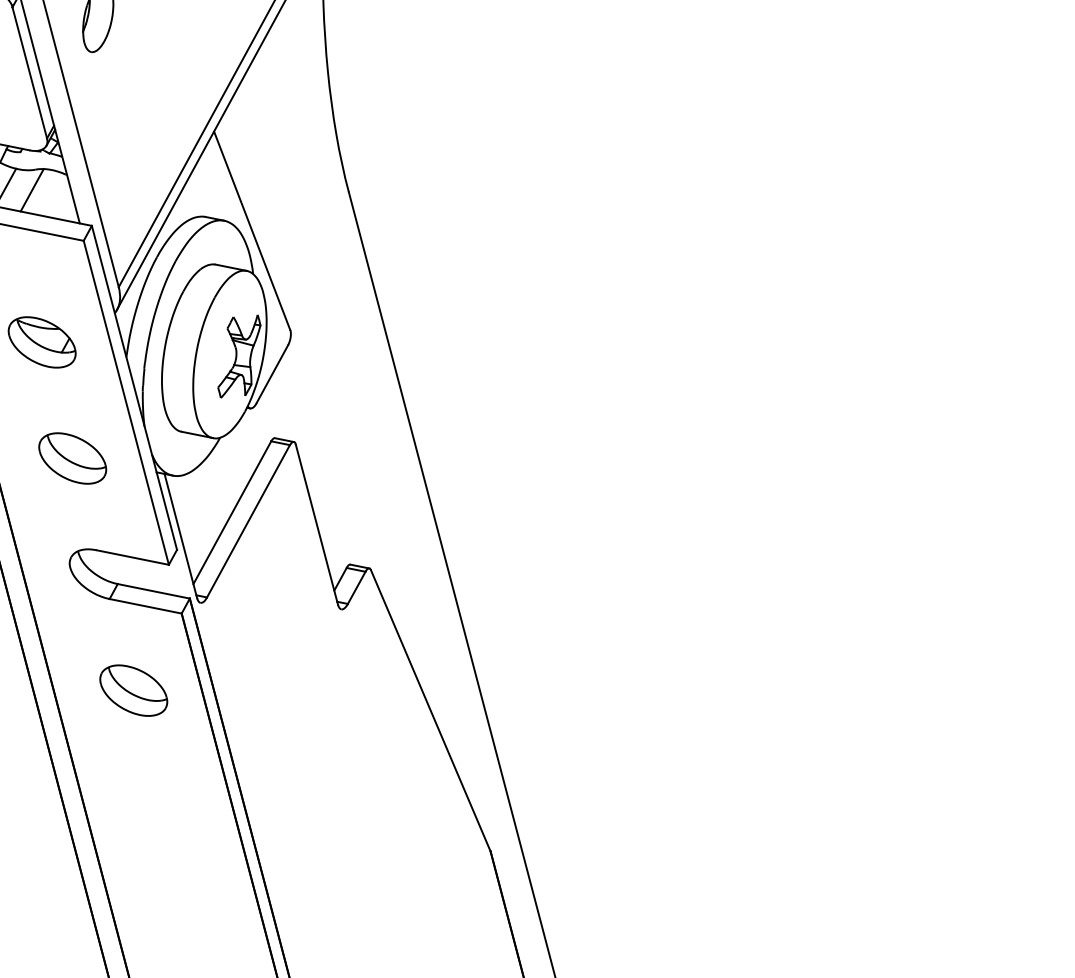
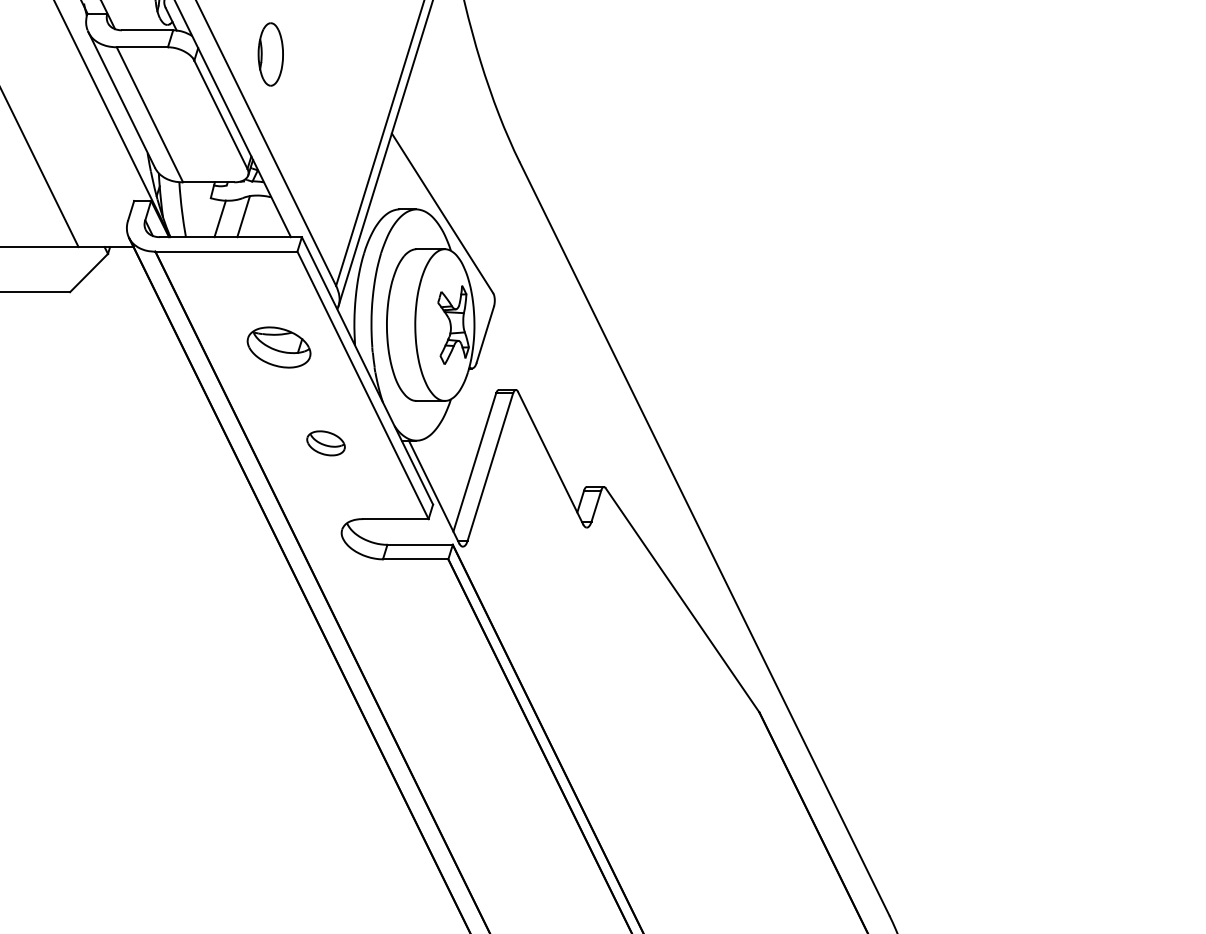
part: (72, 458) -> (325, 443), size x0.6
part: (133, 690) -> (419, 634), removed

